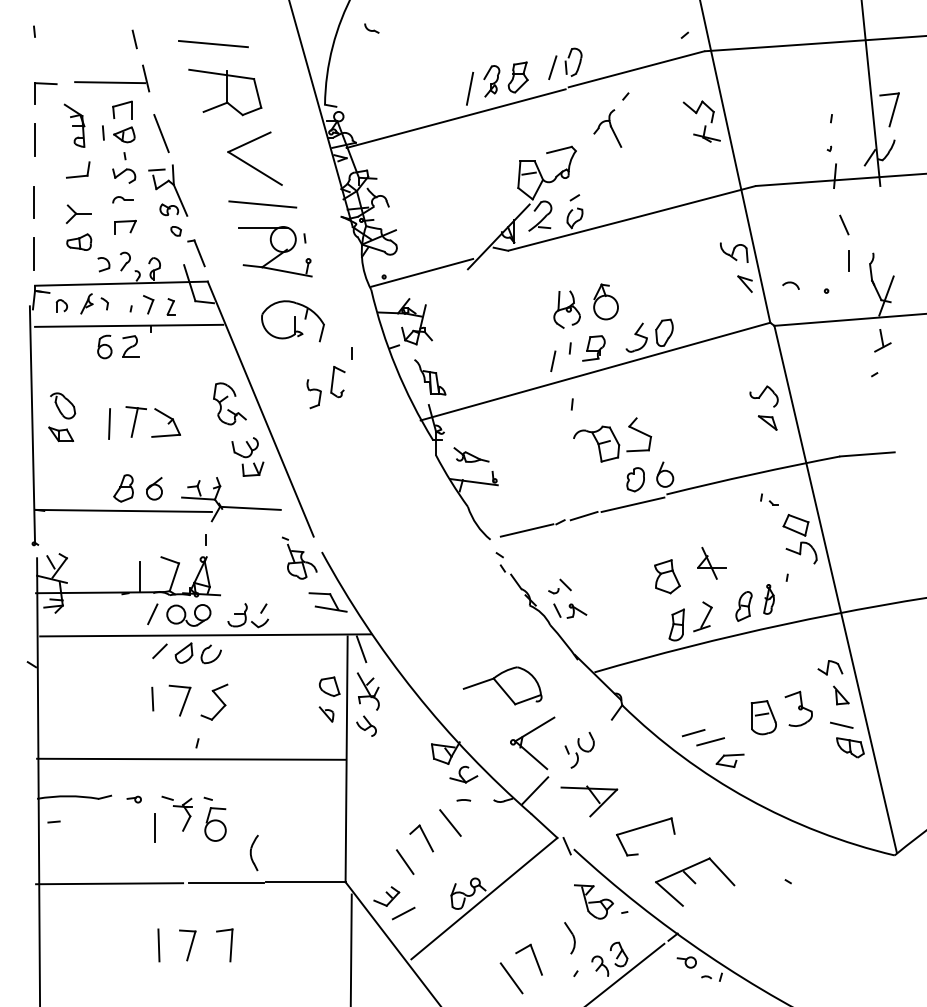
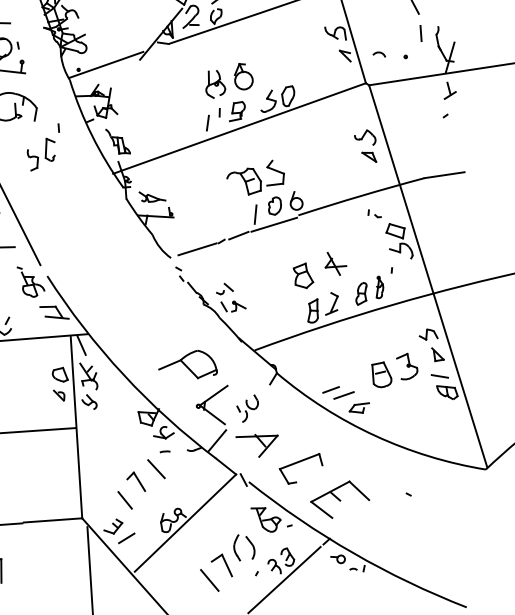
line: (571, 404) -> (223, 154), removed
line: (608, 489) -> (255, 214), added
part: (253, 852) -> (236, 547), moved

